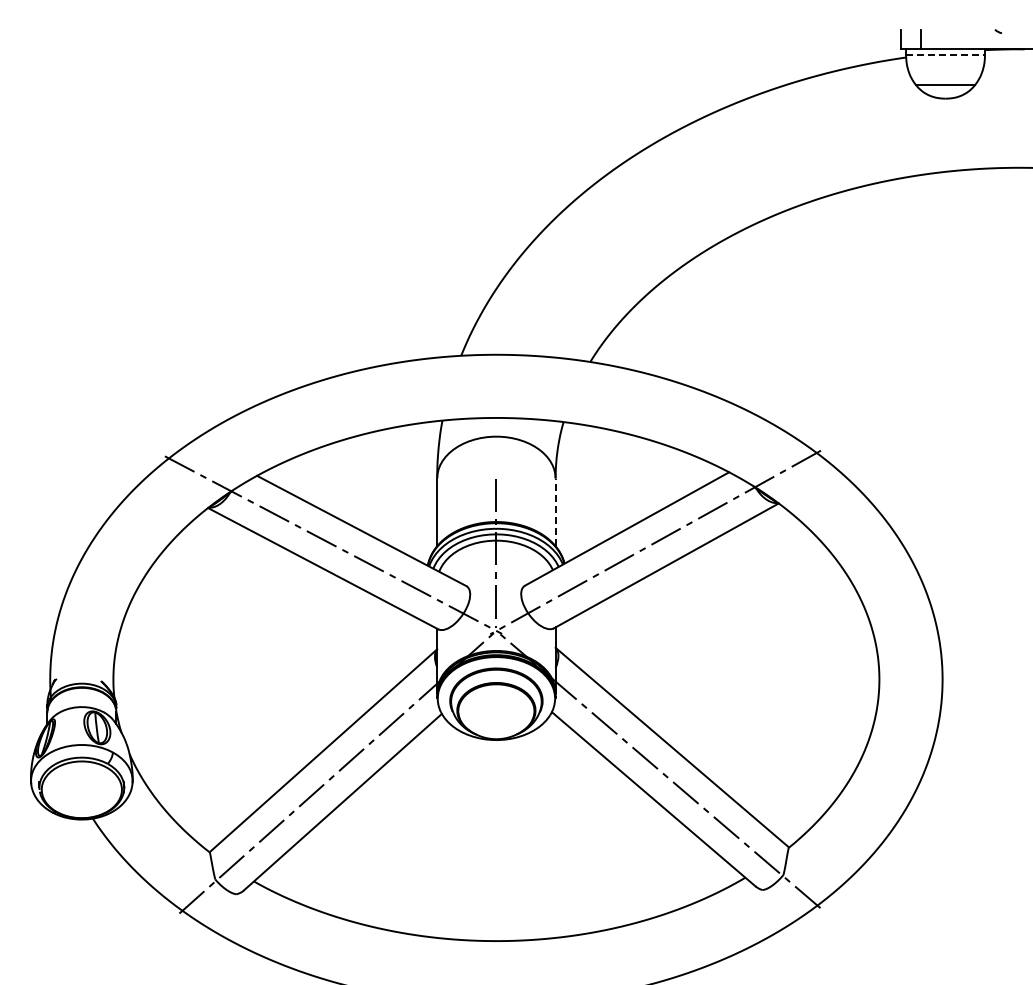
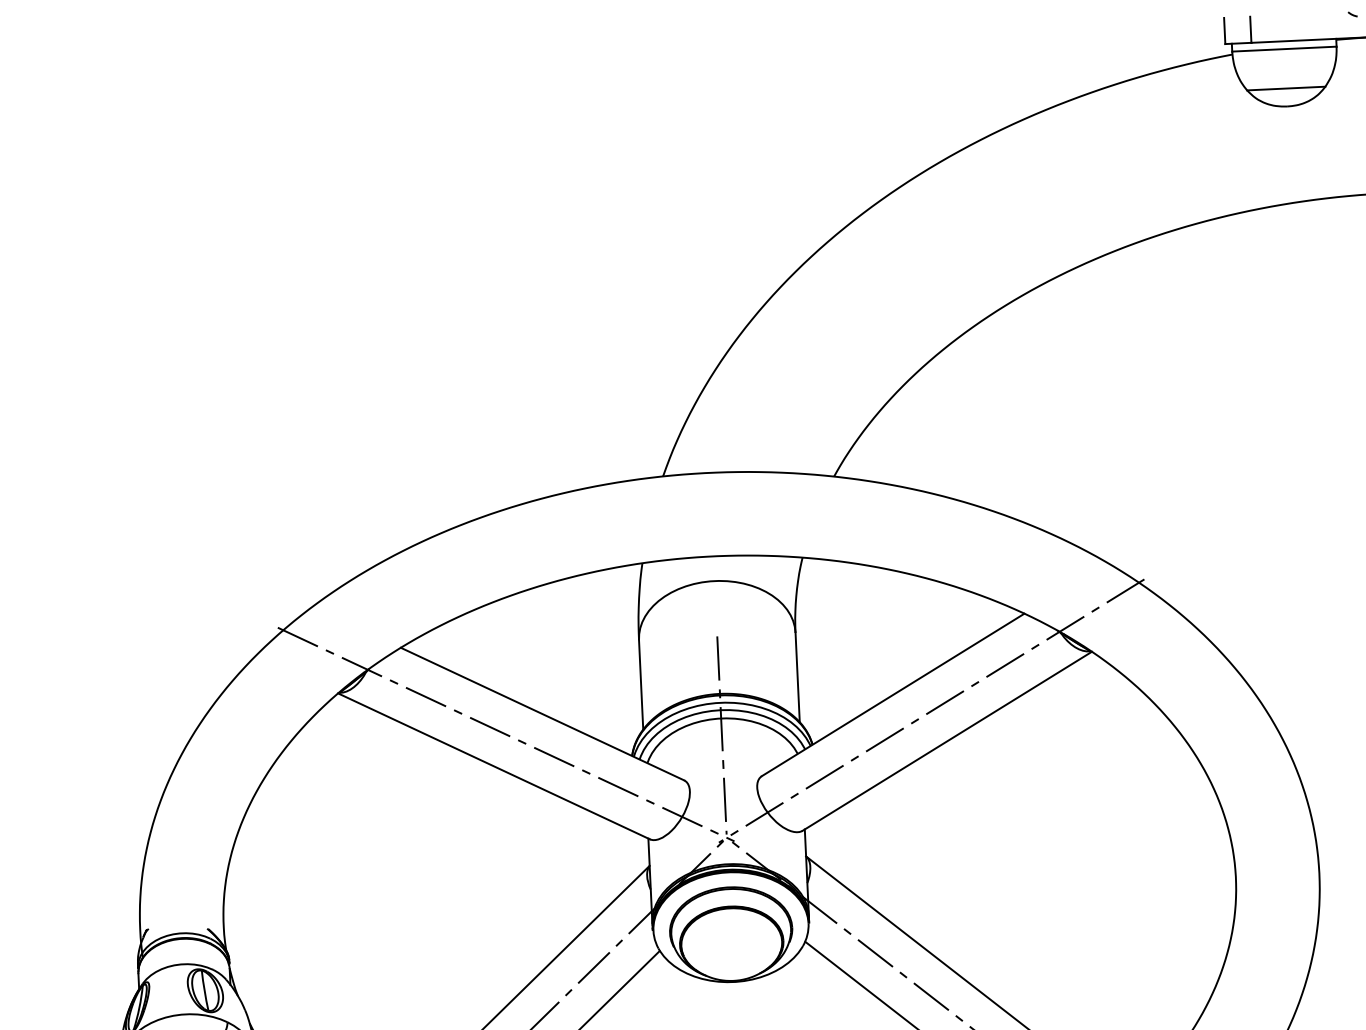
line: (946, 55) -> (1285, 49), dashed -> solid
line: (555, 512) -> (797, 677), dashed -> solid

